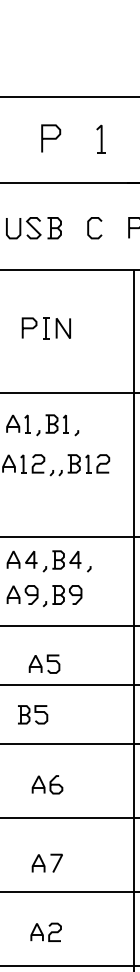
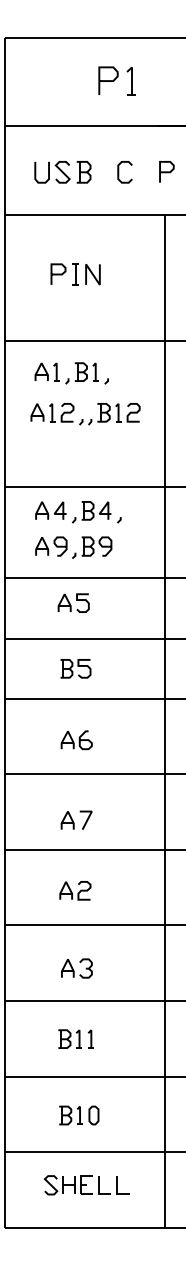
curve: (51, 138) -> (108, 80), moved
part: (44, 663) -> (73, 602), moved
part: (32, 714) -> (75, 668), moved

